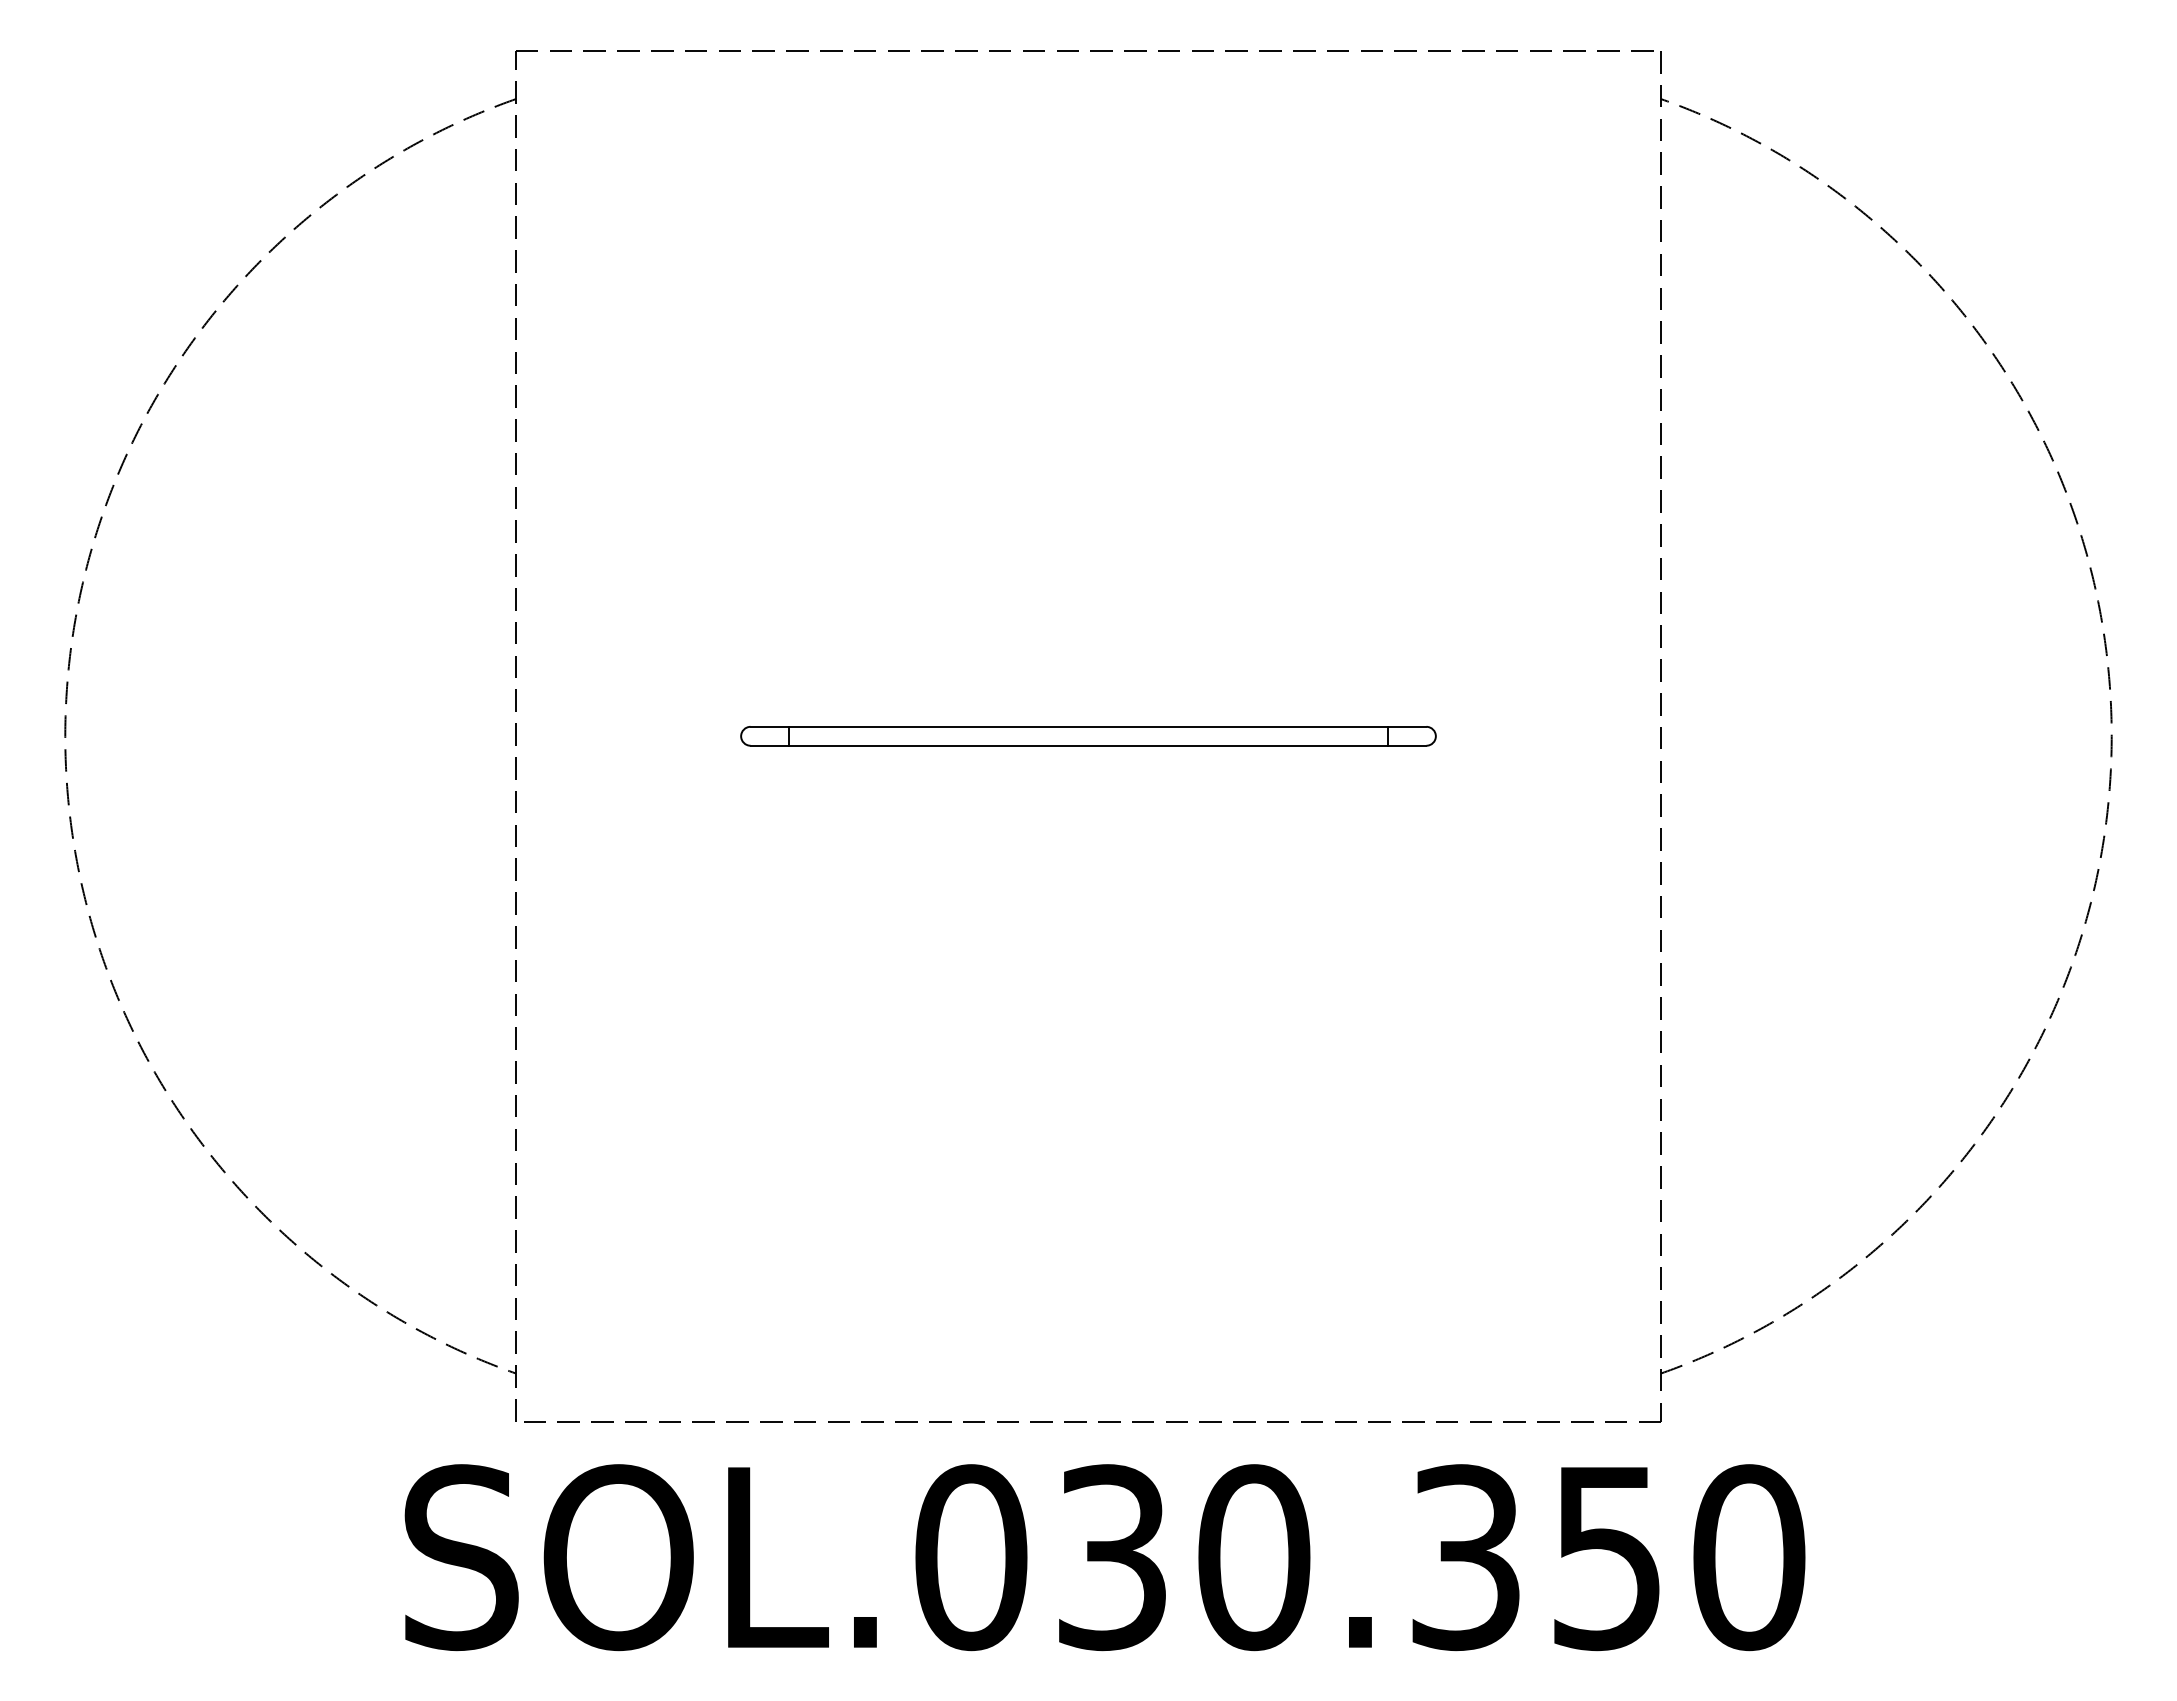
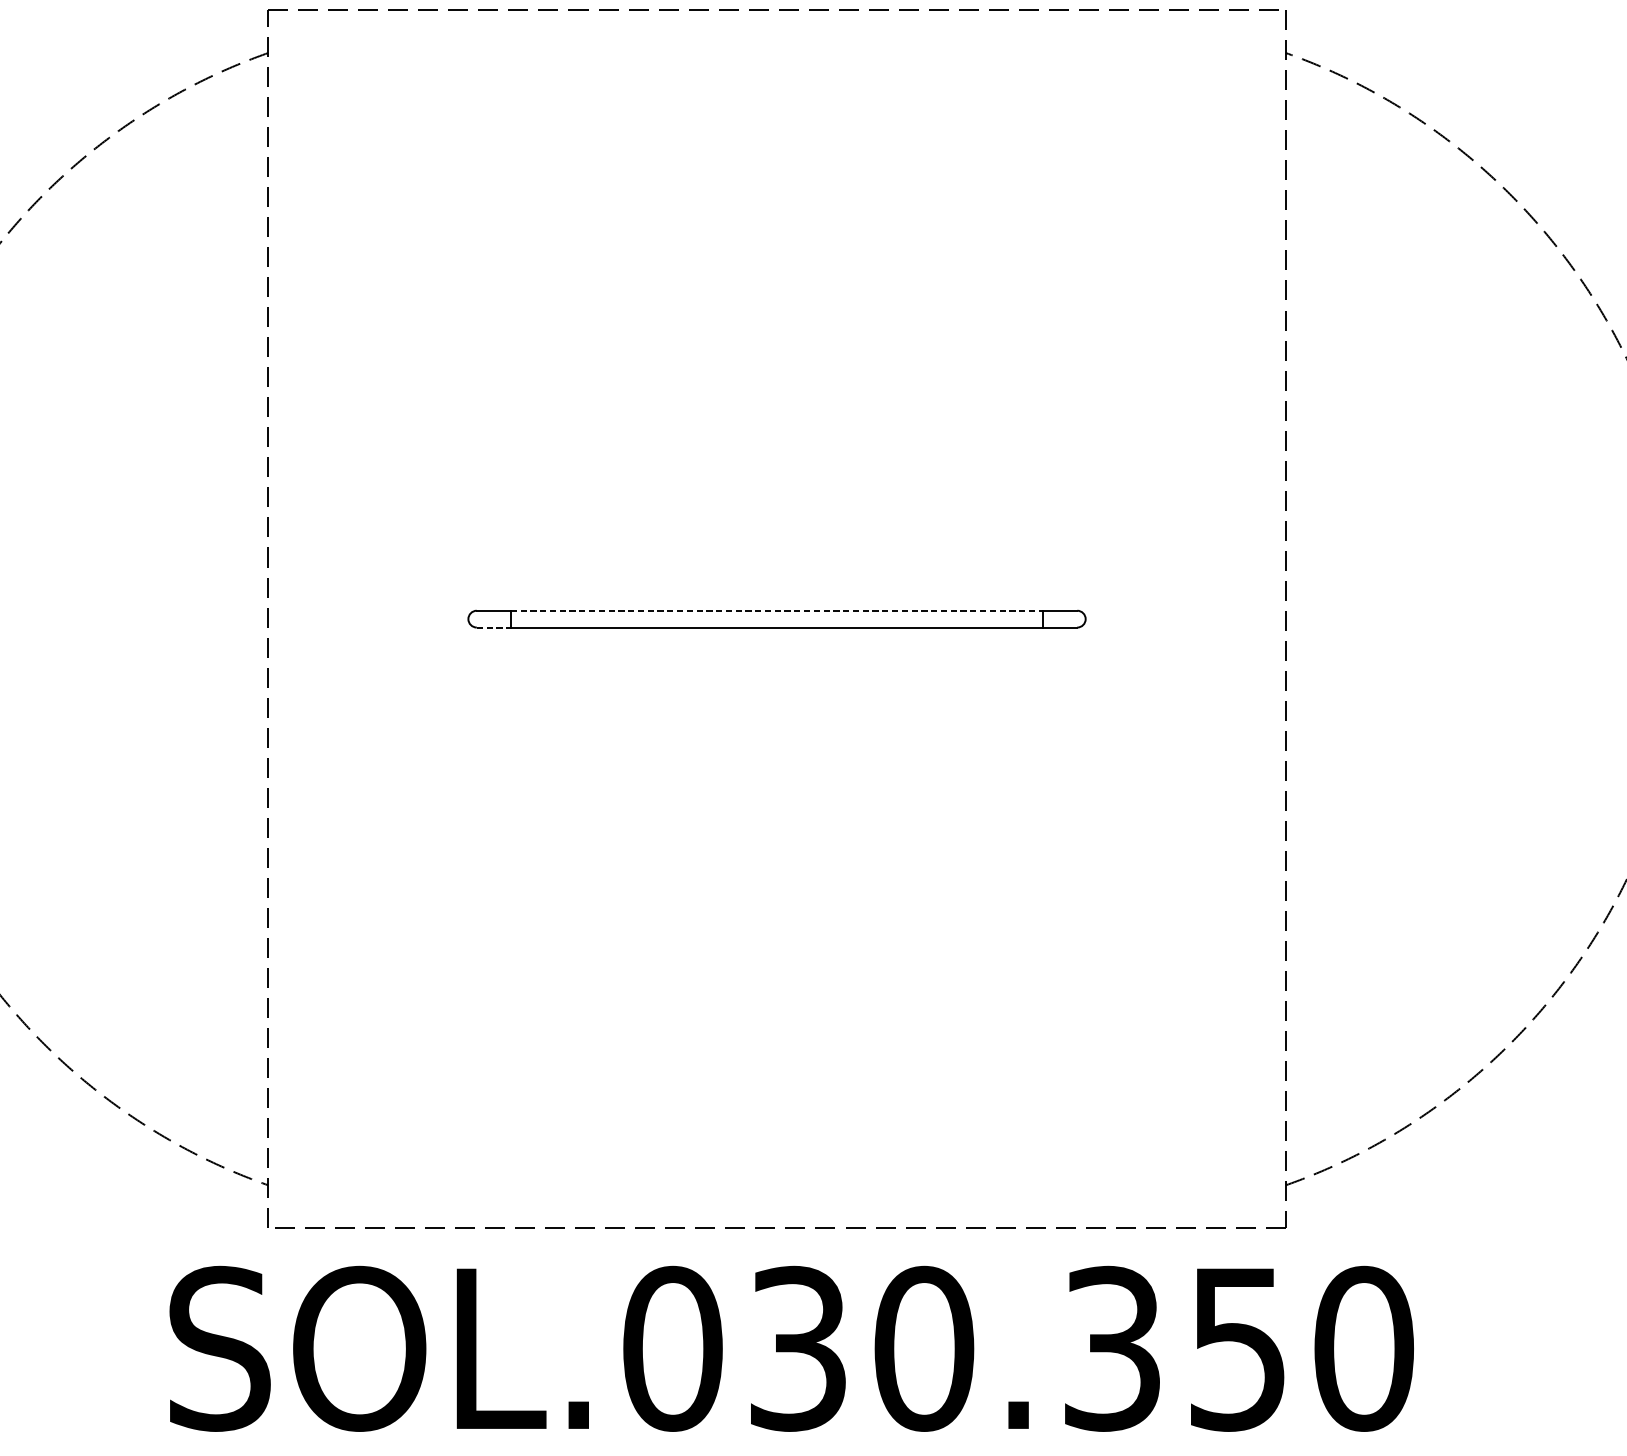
line: (1088, 726) -> (777, 610), solid -> dashed
line: (770, 745) -> (494, 627), solid -> dashed

